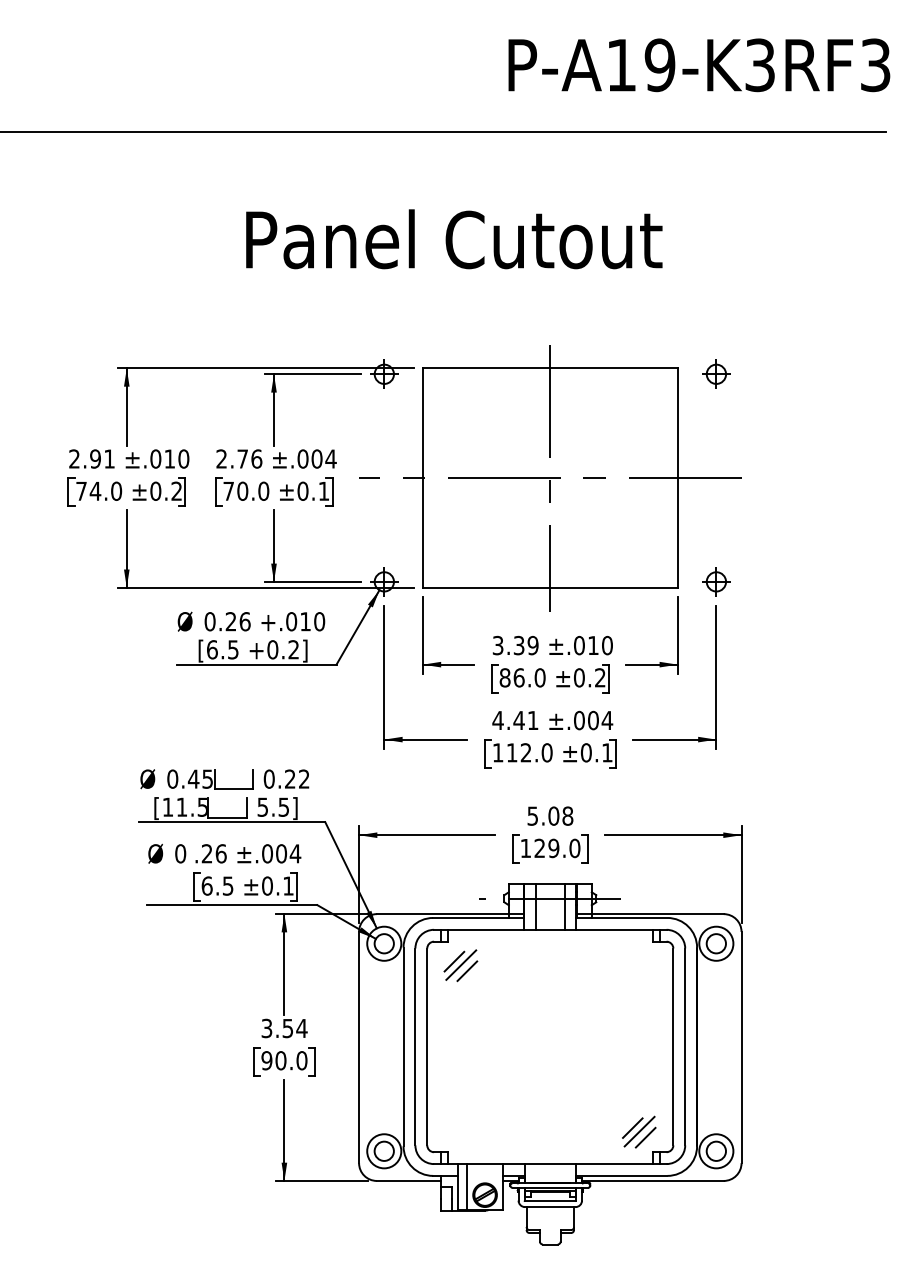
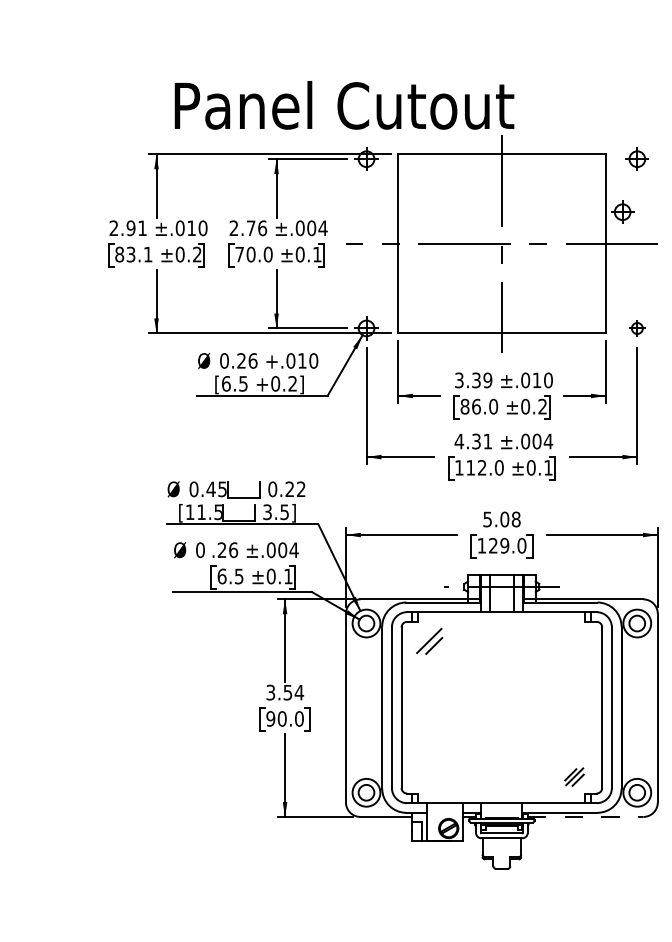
text: (454, 239) -> (344, 105), moved
part: (698, 438) -> (622, 211), added
text: (99, 490) -> (134, 253), 74.0 -> 83.1
part: (716, 581) -> (637, 328), size x0.7
text: (518, 720) -> (475, 441), 4.41 -> 4.31
text: (263, 806) -> (268, 511), 5.5] -> 3.5]
line: (454, 961) -> (423, 638), removed
part: (639, 1131) -> (574, 776), size x0.7
line: (652, 1180) -> (585, 816), solid -> dashed
line: (467, 1187) -> (434, 822), removed

